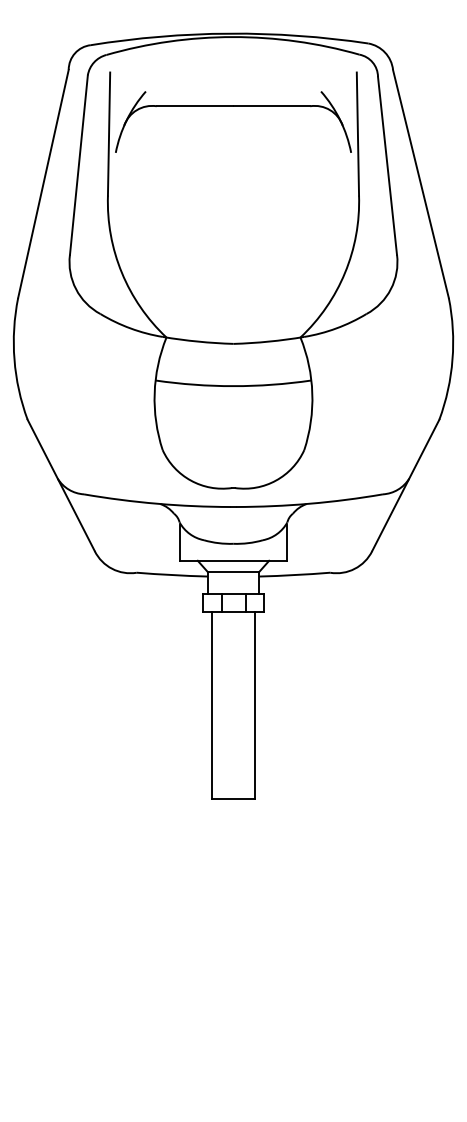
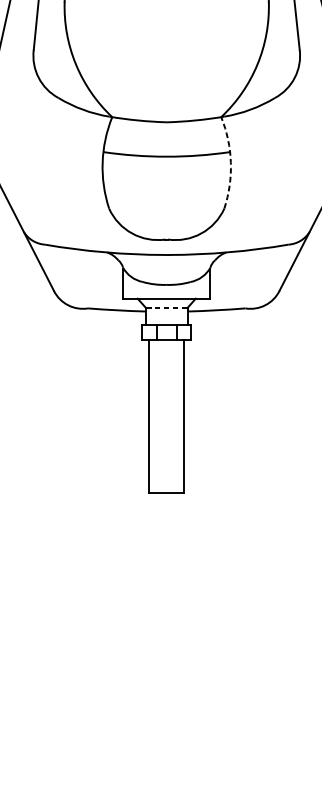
arc: (312, 393) -> (231, 162), solid -> dashed
line: (233, 572) -> (166, 308), solid -> dashed

